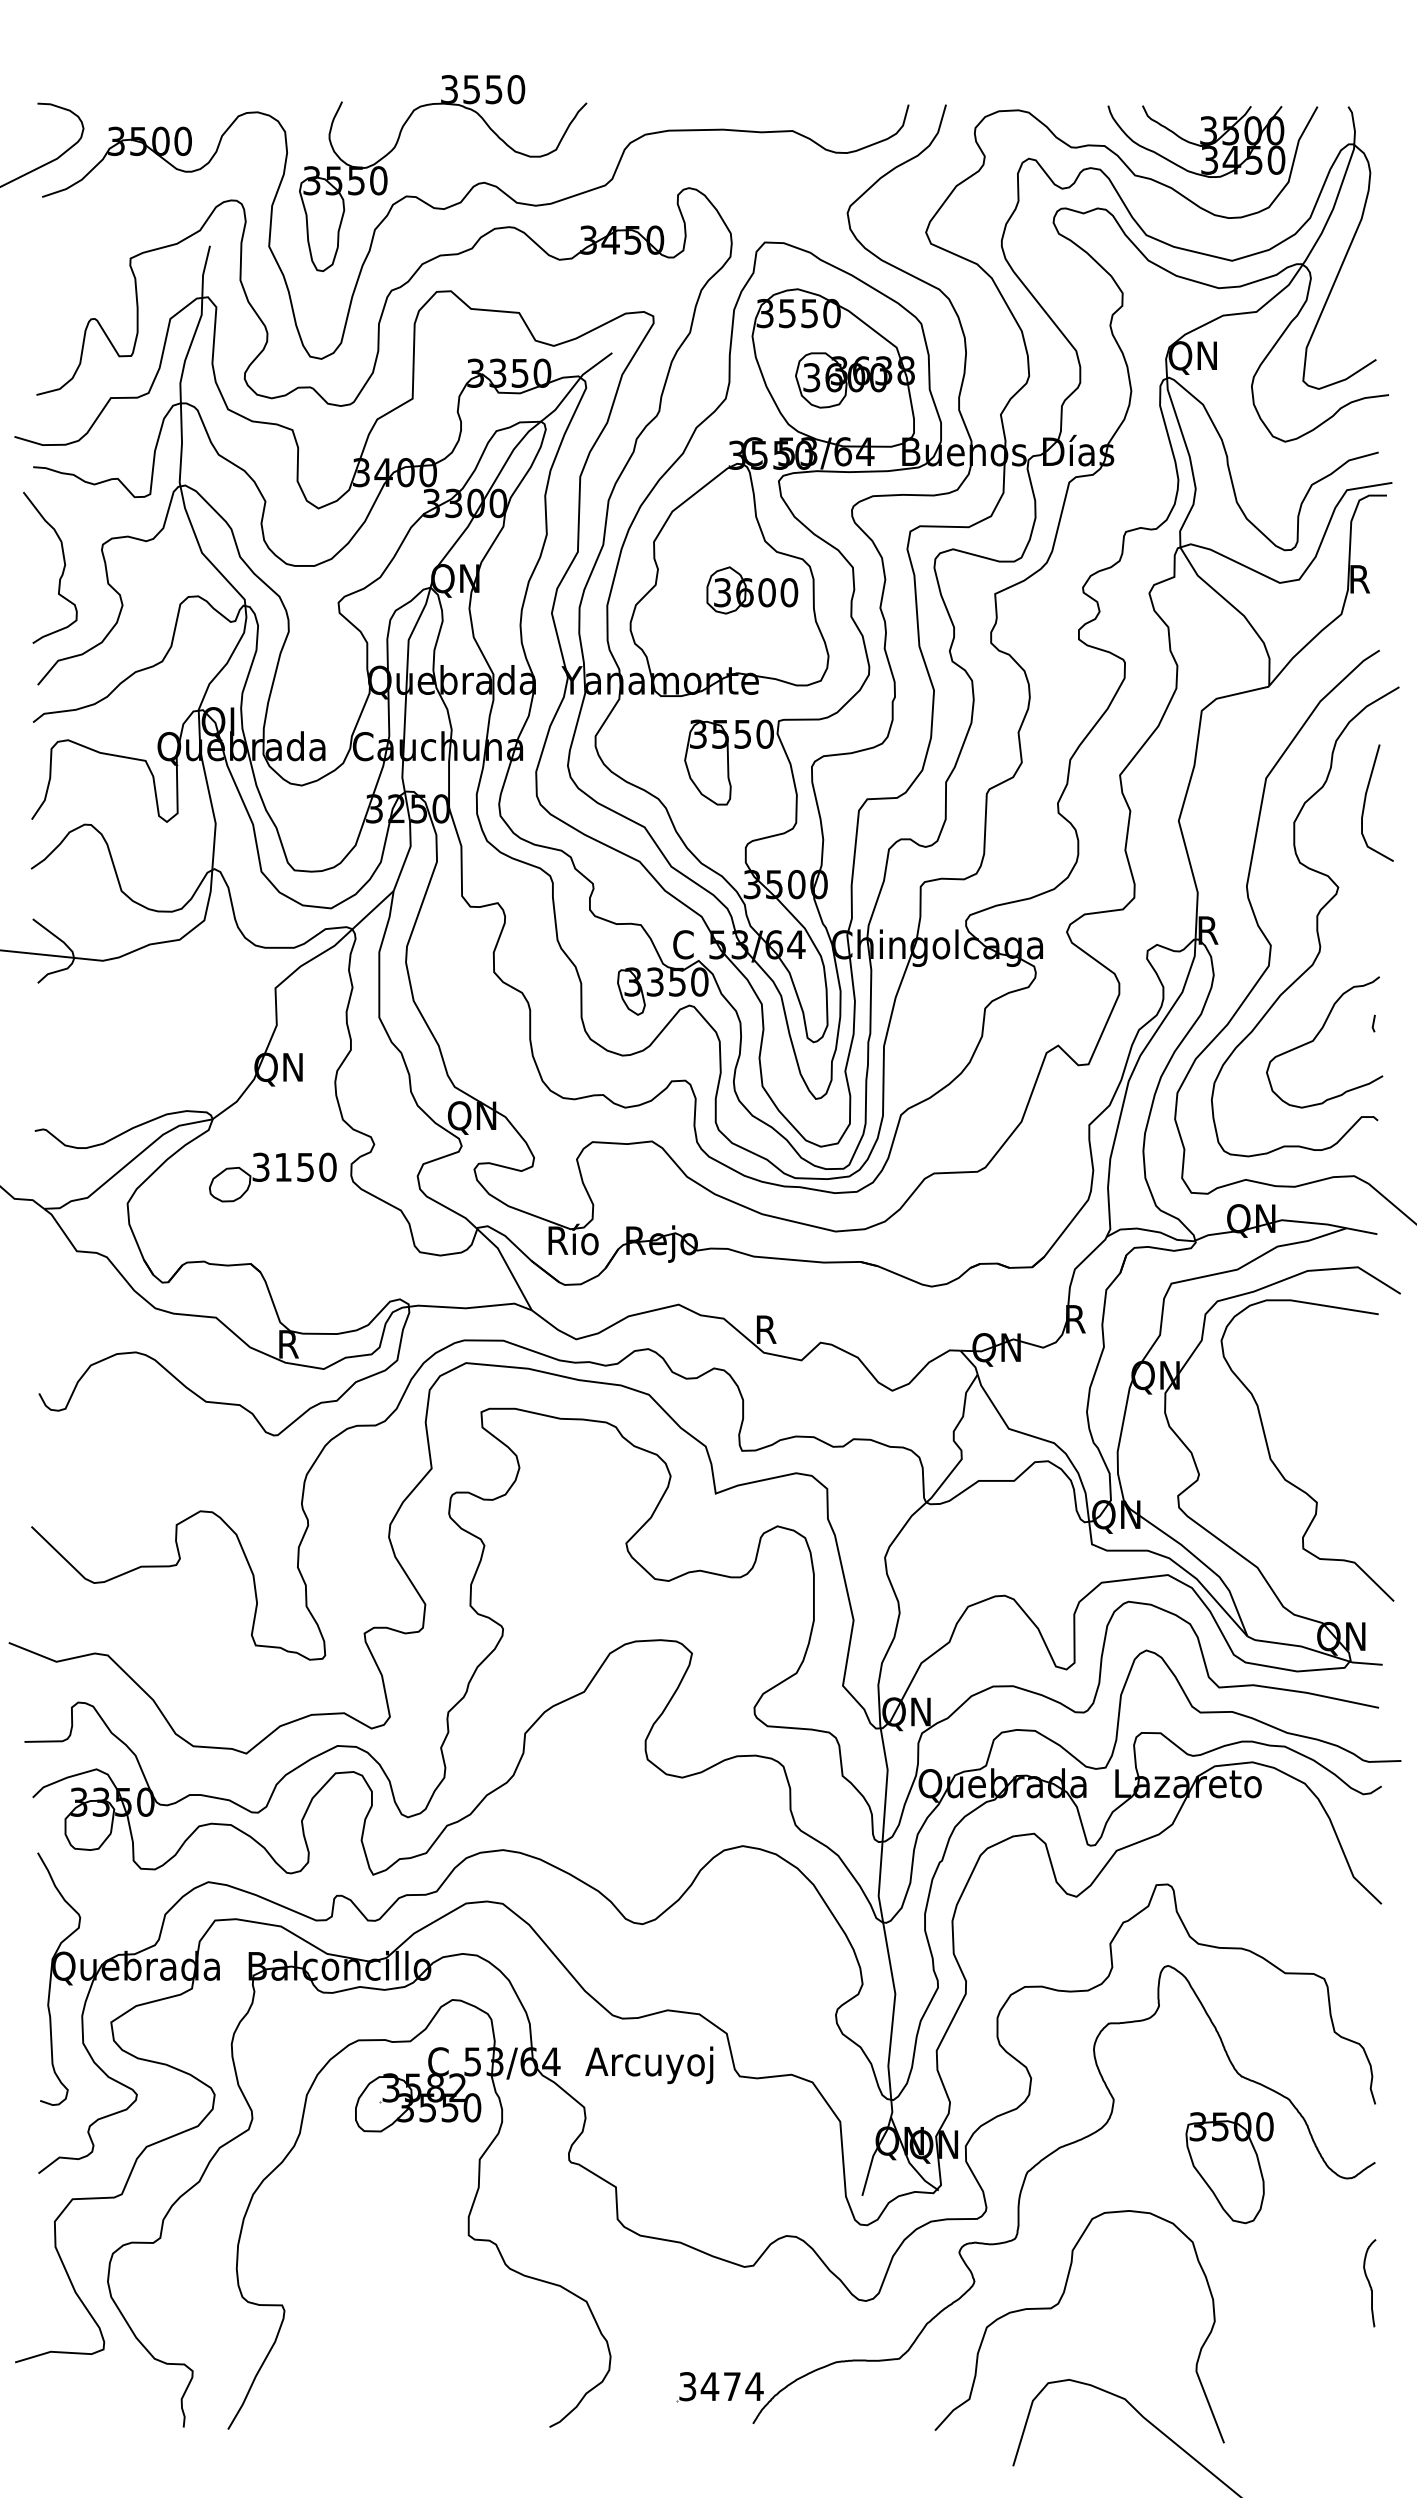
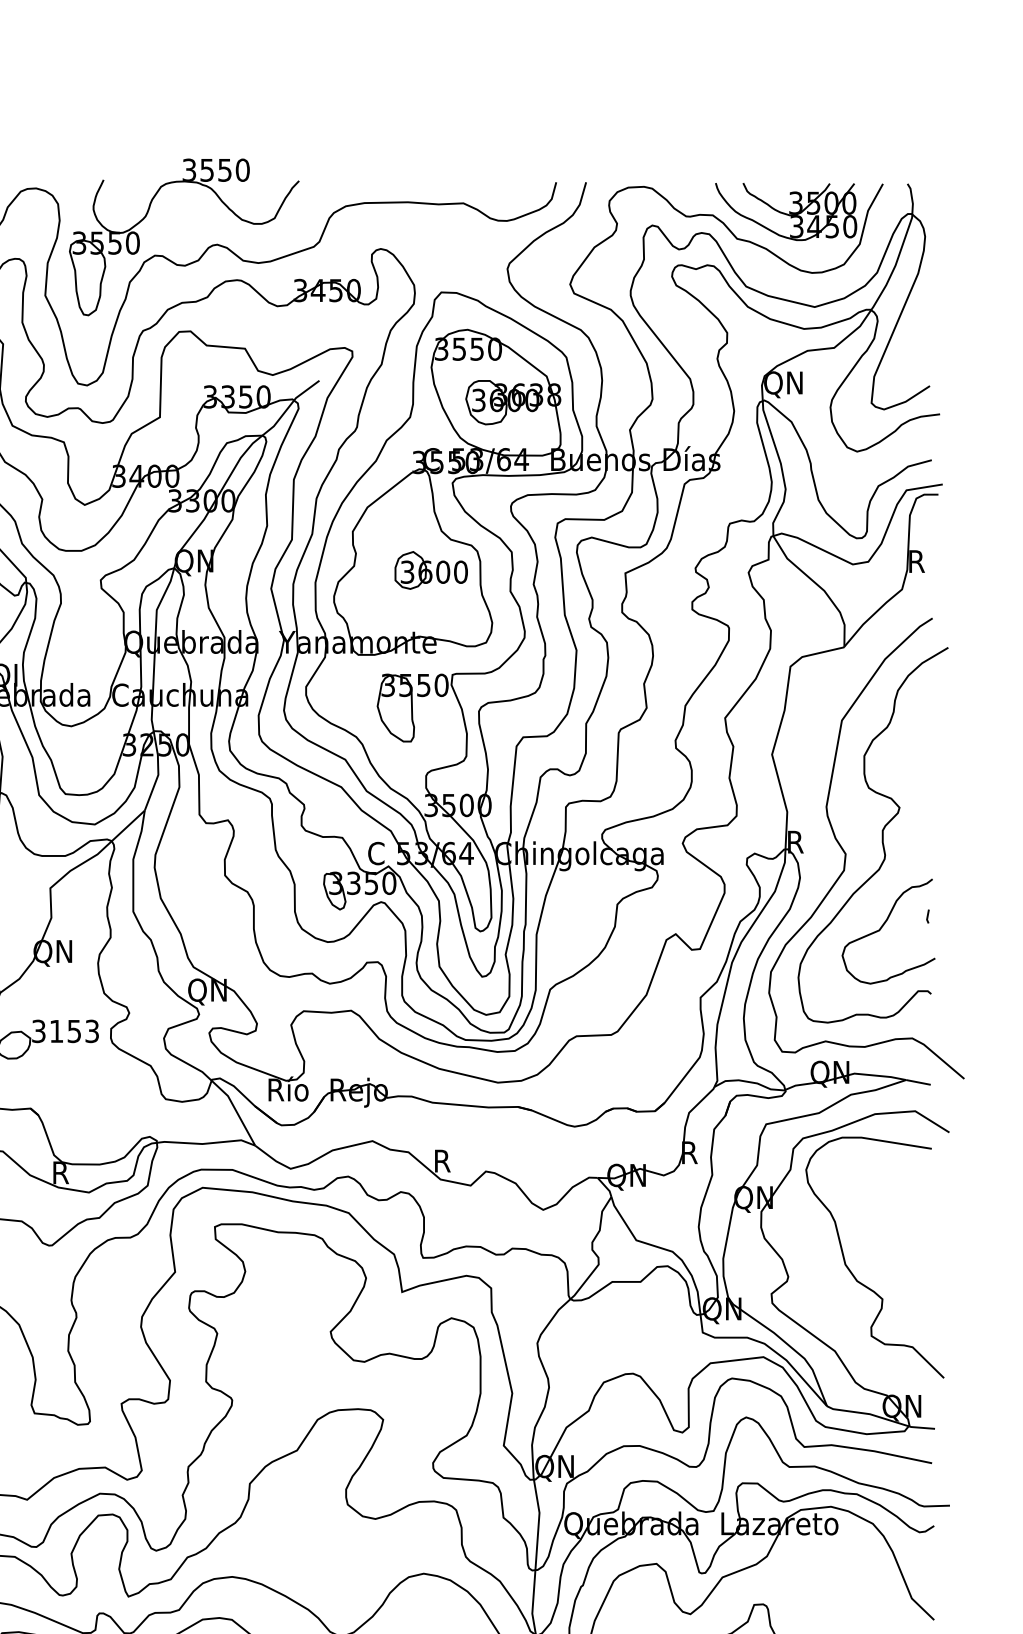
curve: (1366, 798) -> (922, 736), removed
text: (327, 1166) -> (91, 1030), 3150 -> 3153

